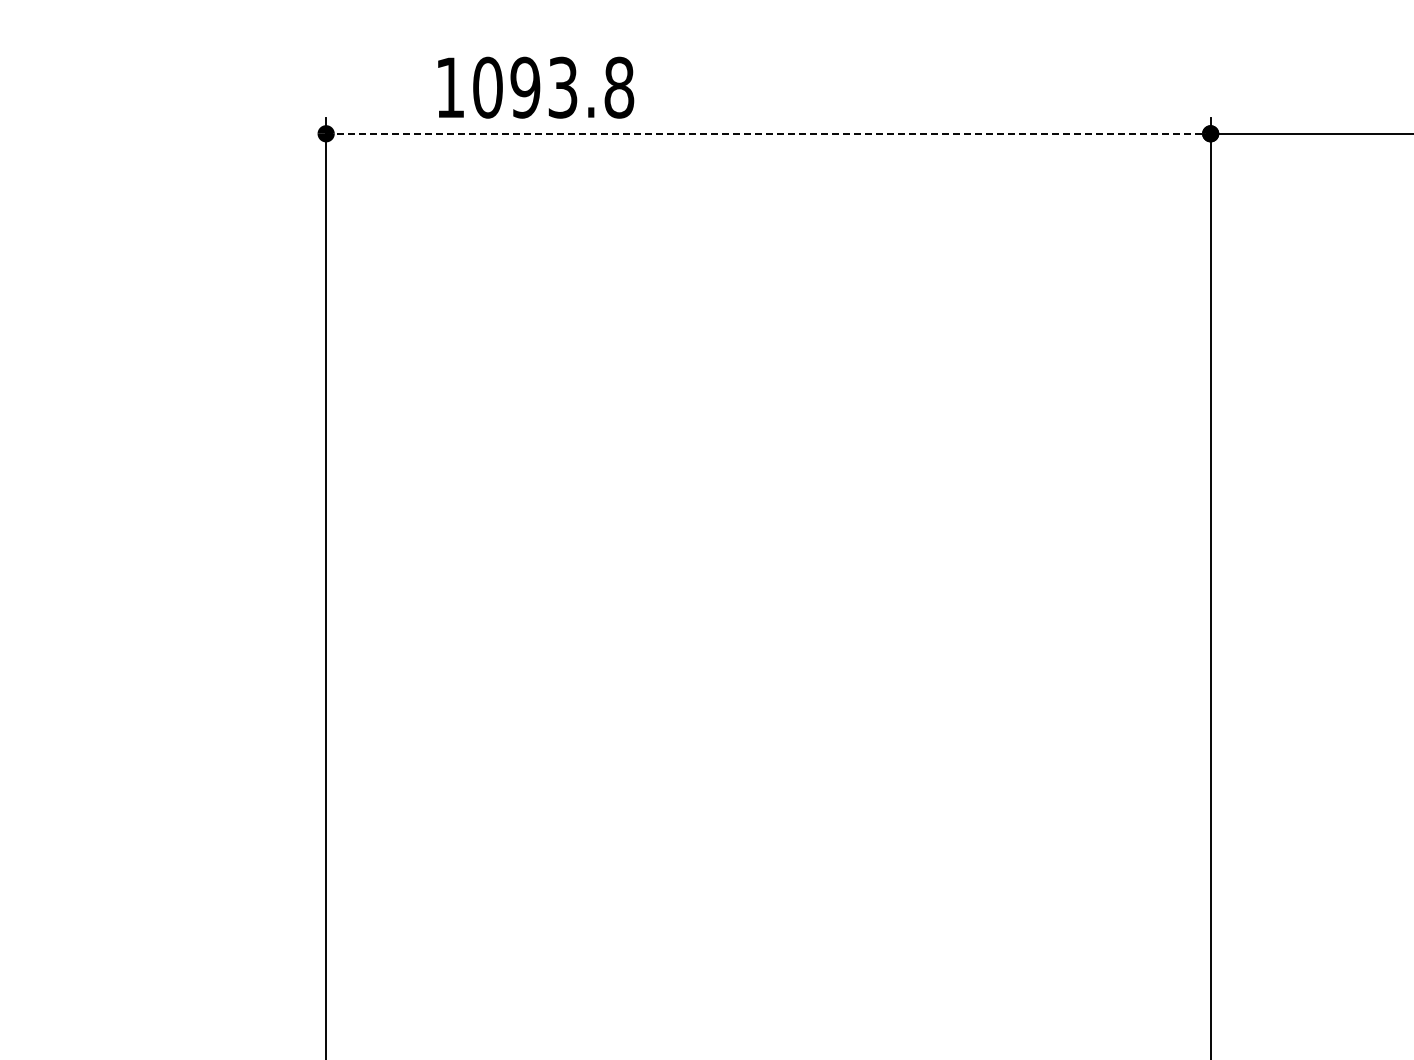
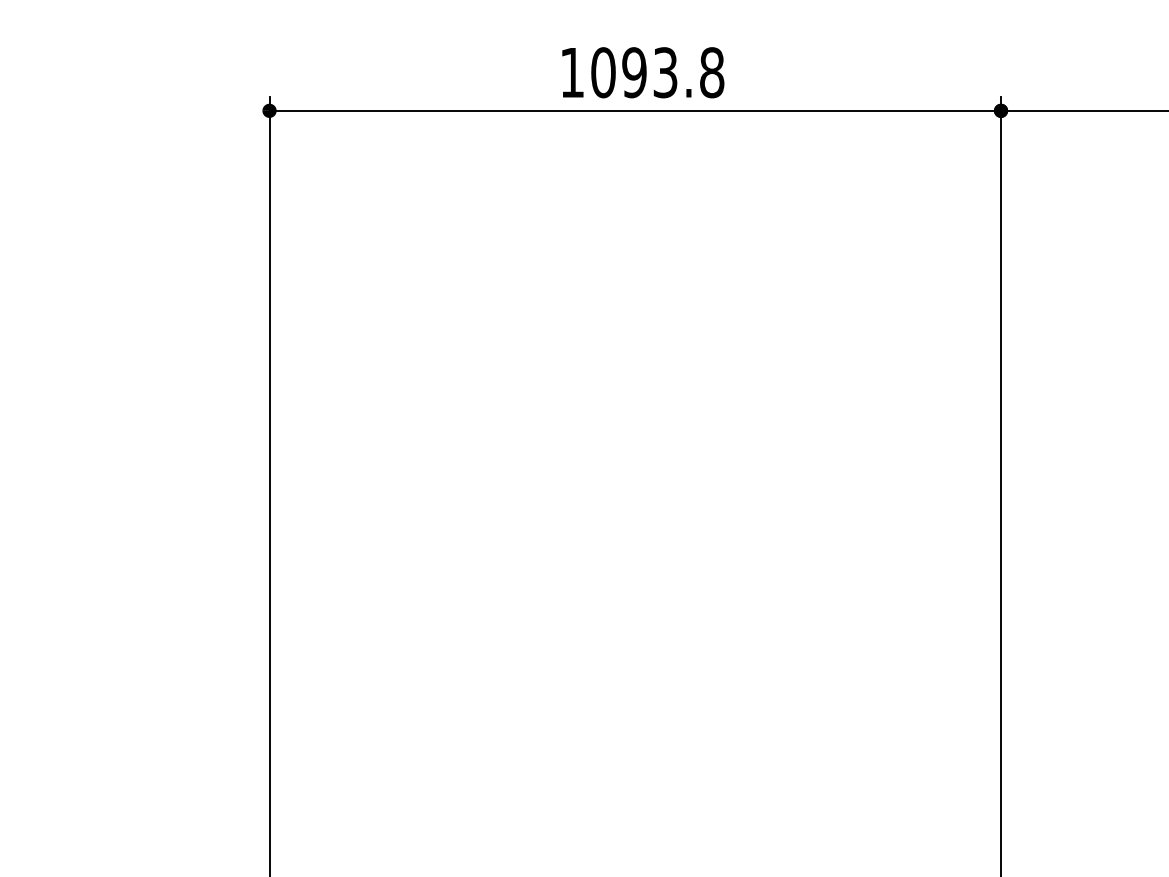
text: (536, 87) -> (643, 72), moved
line: (768, 133) -> (635, 110), dashed -> solid

